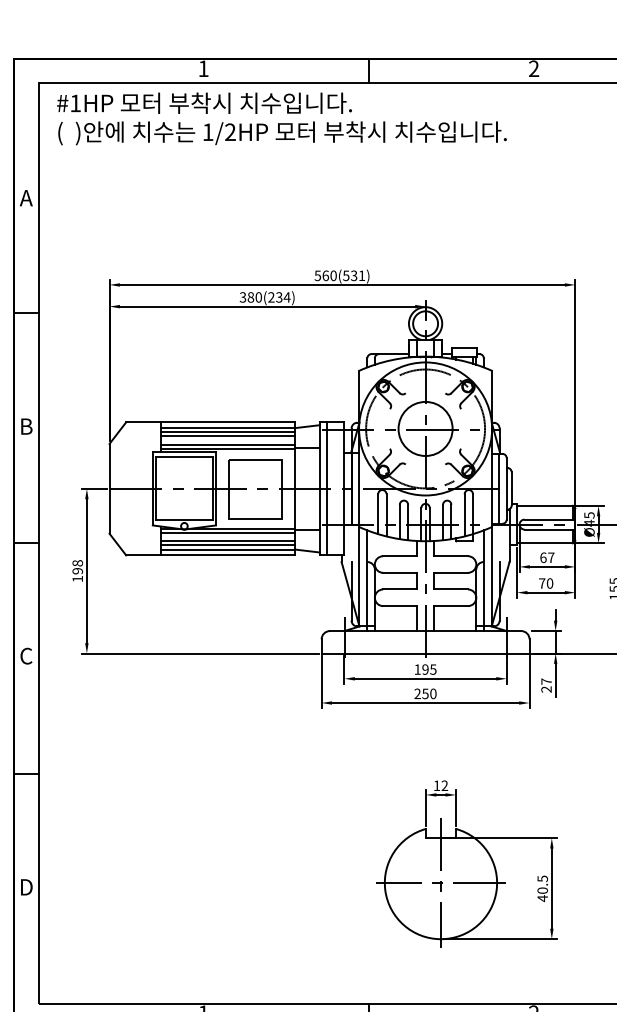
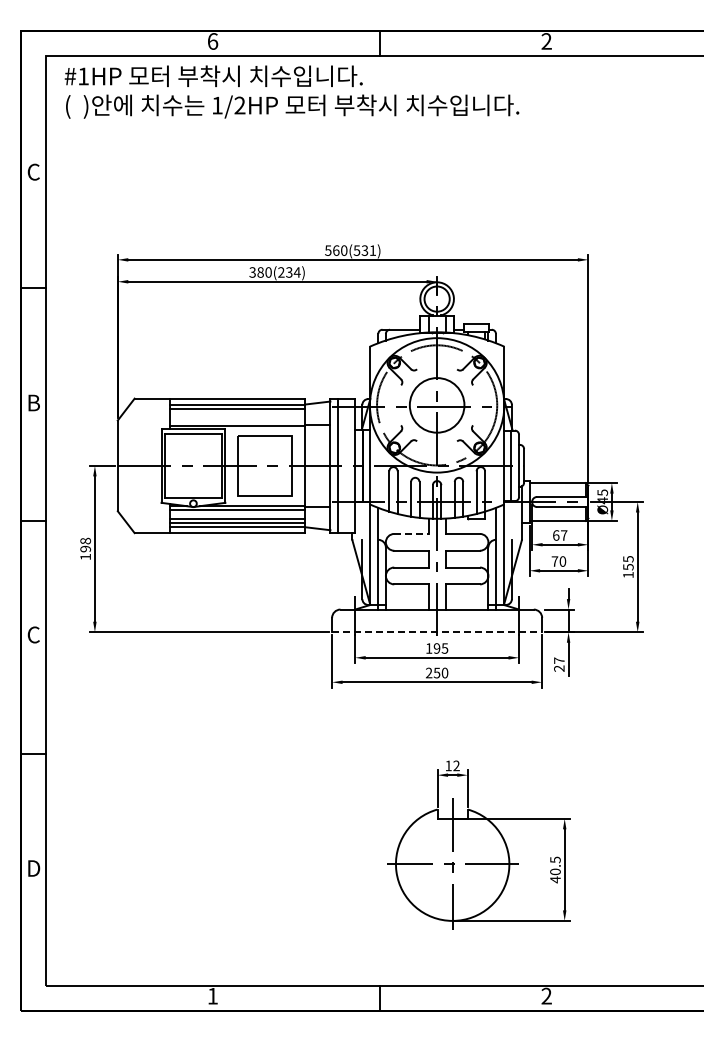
text: (204, 68) -> (213, 41), 1 -> 6
text: (26, 197) -> (33, 171), A -> C
line: (228, 436) -> (237, 412), removed
line: (228, 444) -> (237, 421), removed
line: (401, 555) -> (412, 533), solid -> dashed
line: (425, 653) -> (437, 632), solid -> dashed

